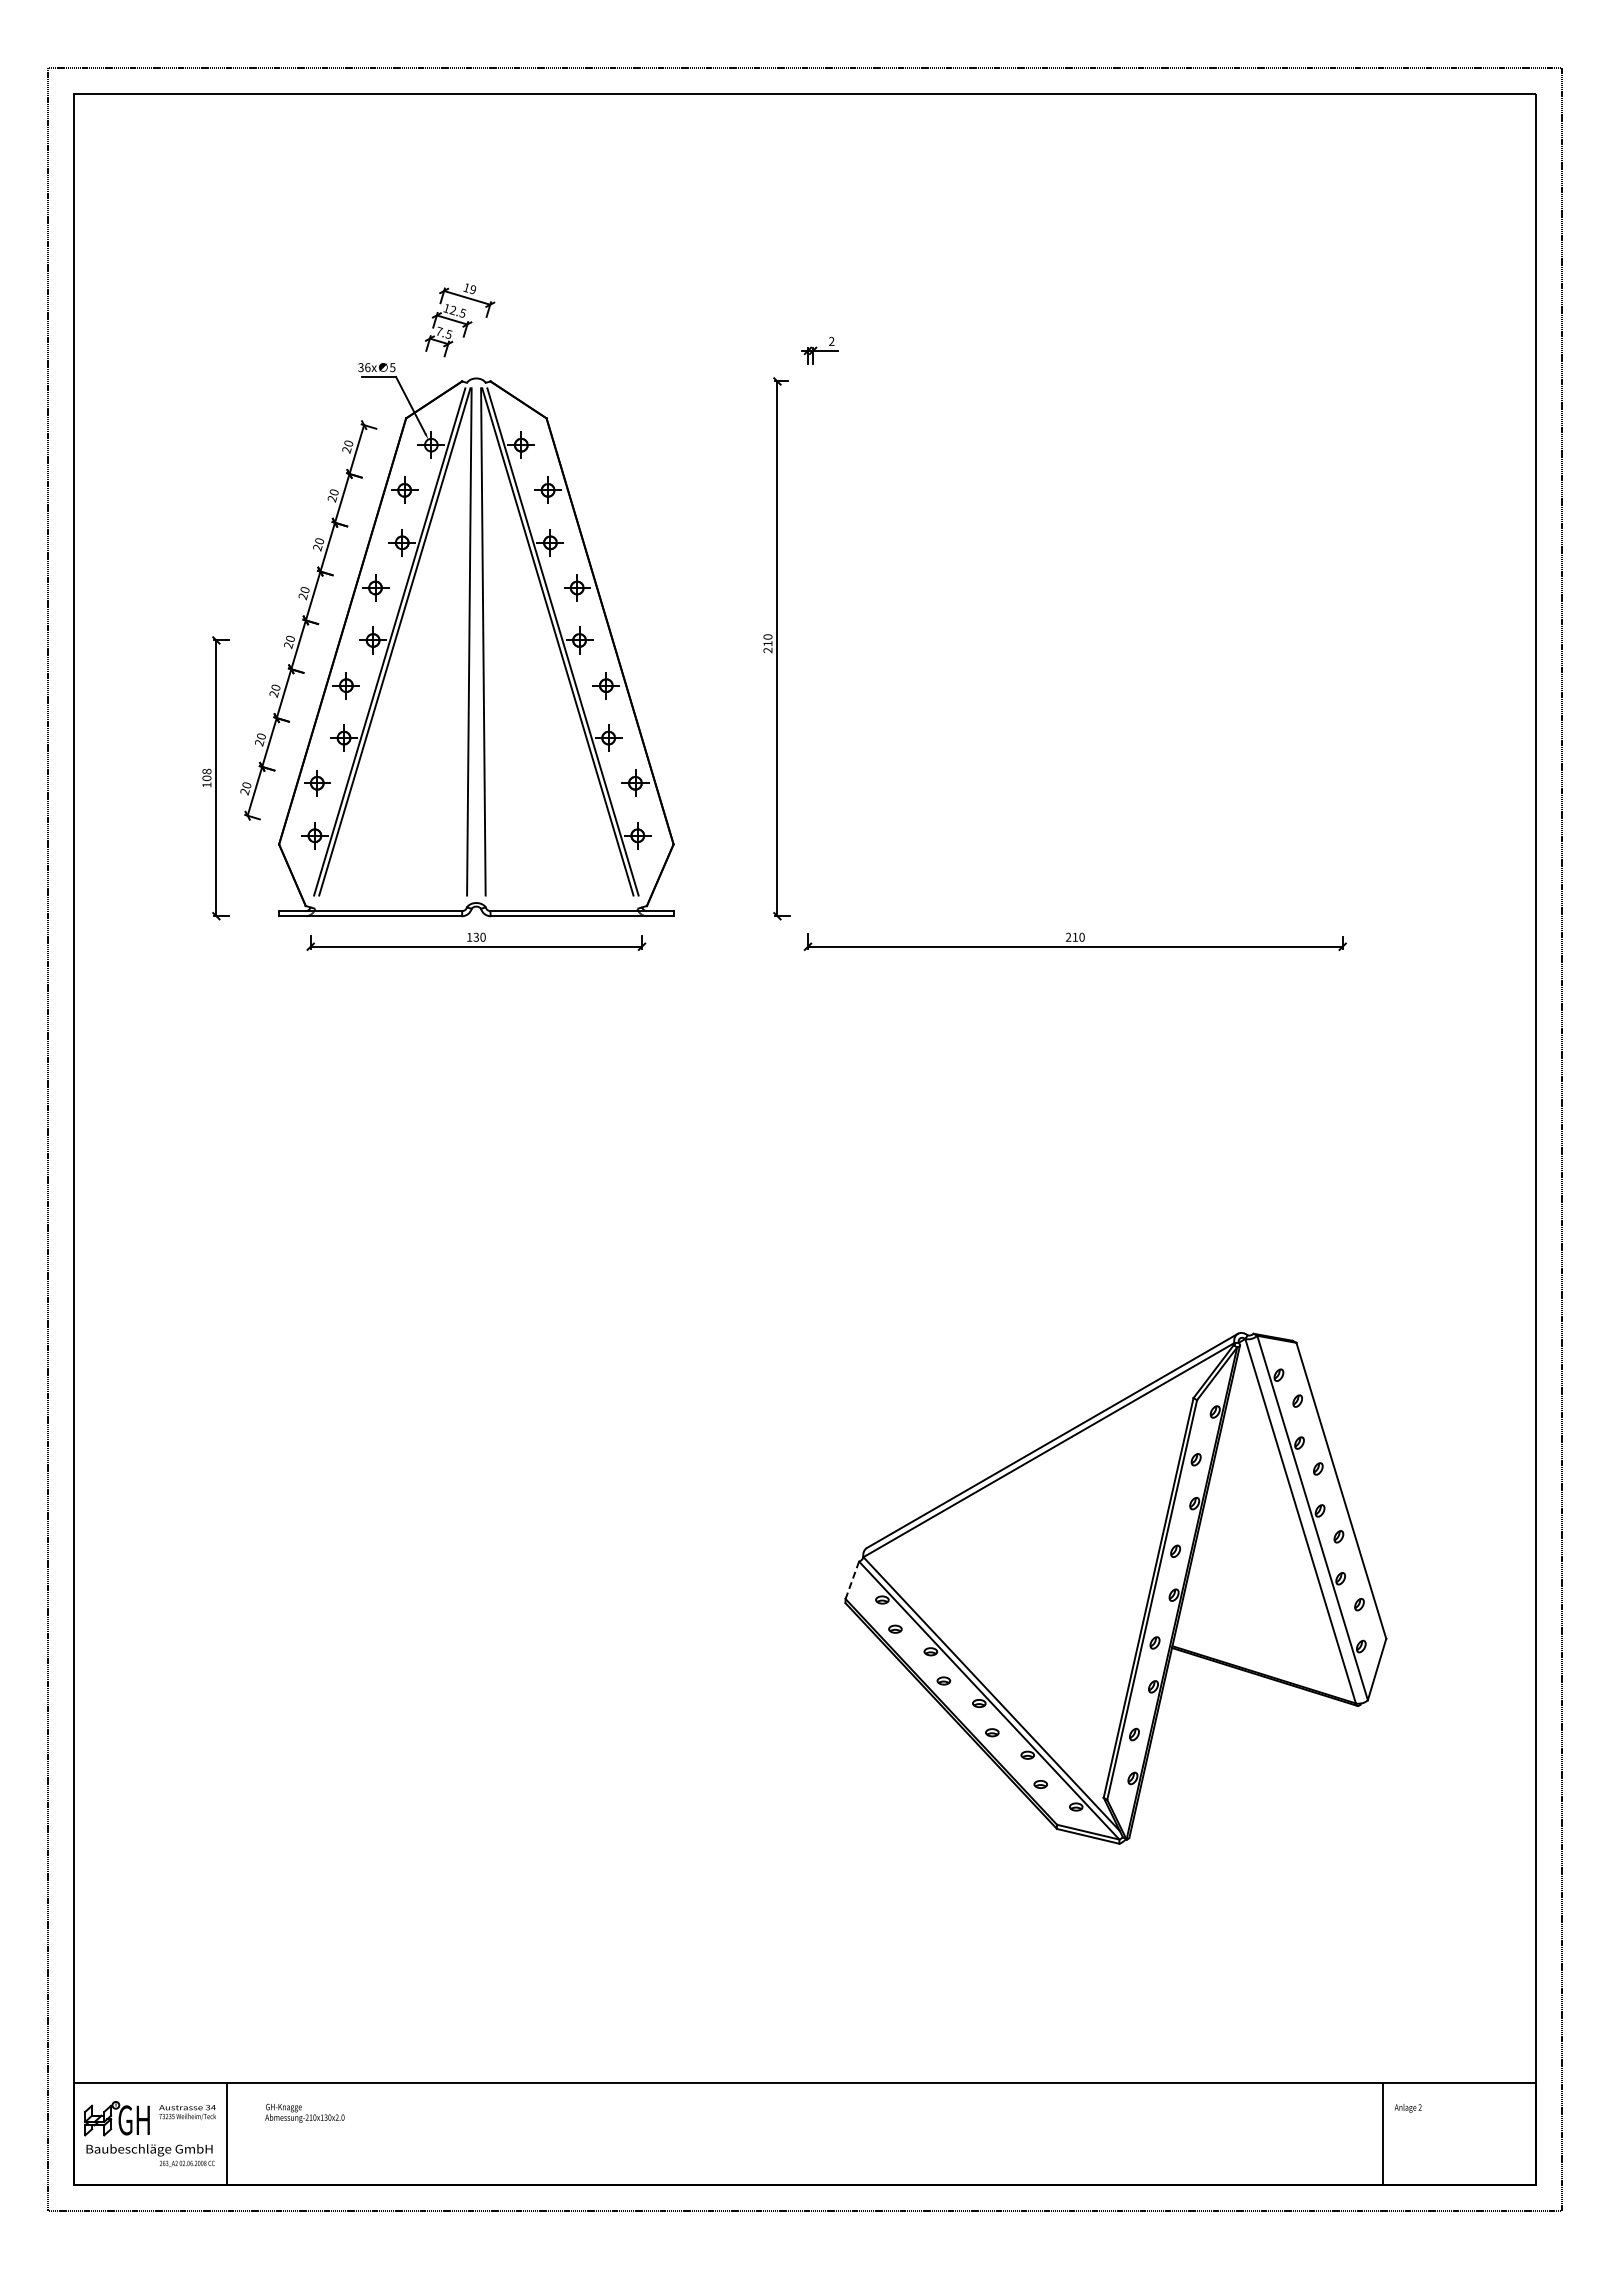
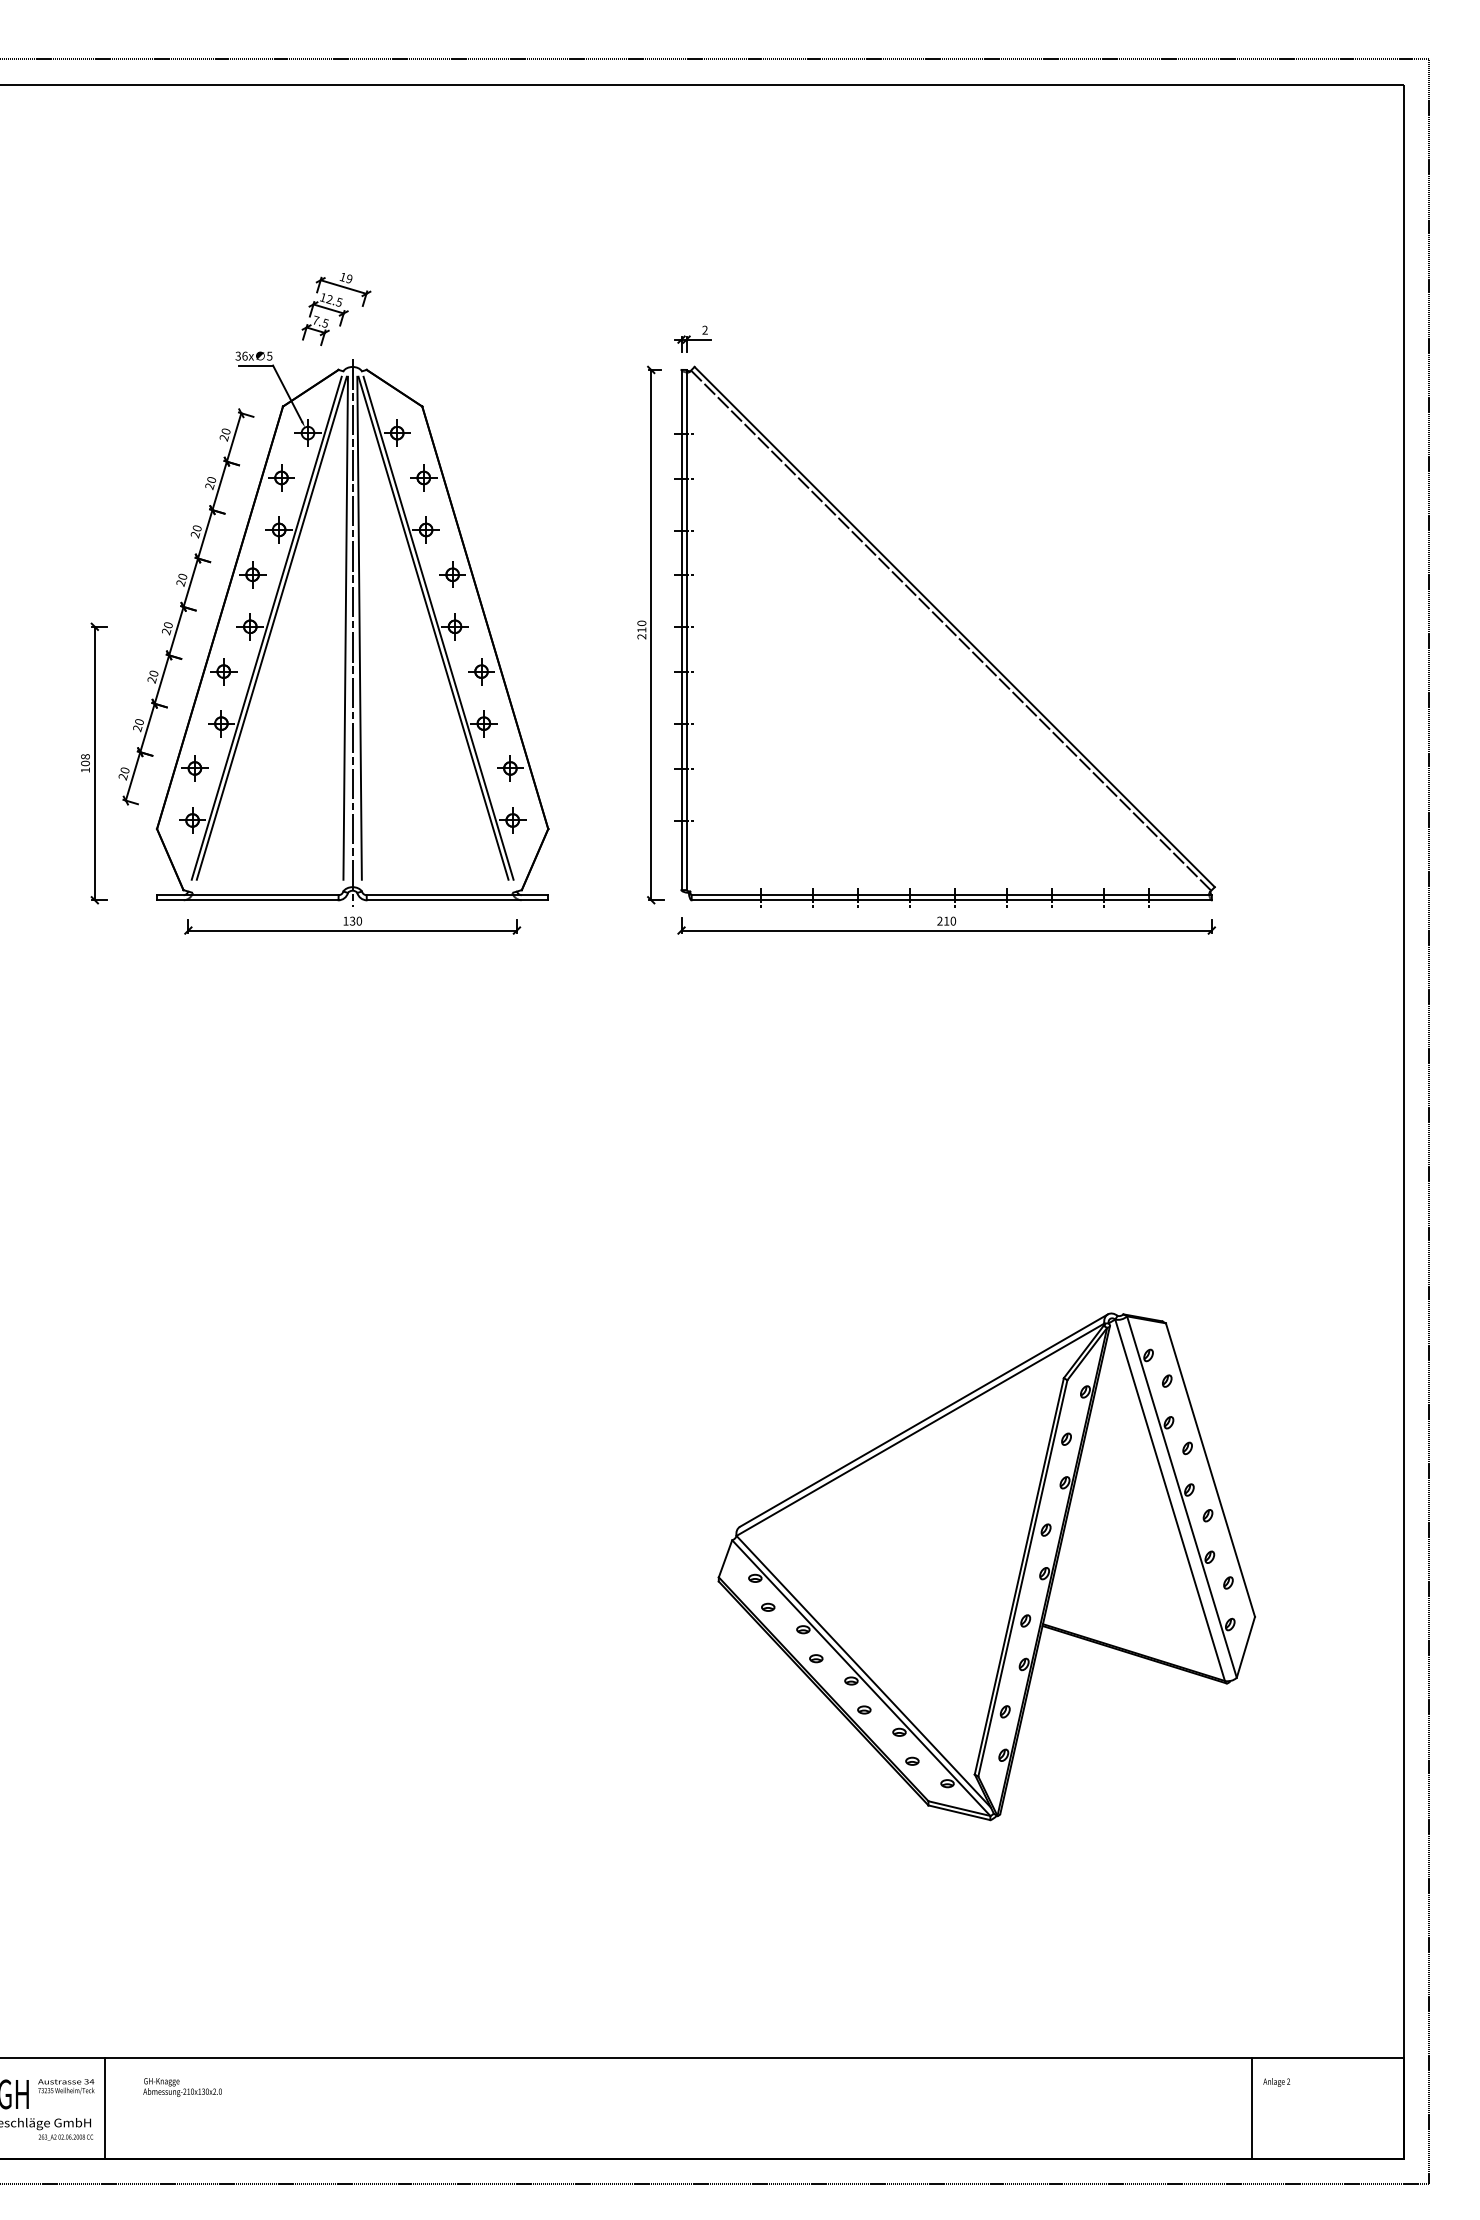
line: (476, 646) -> (352, 632), added
part: (1073, 650) -> (944, 636), added
line: (852, 1580) -> (725, 1559), dashed -> solid

